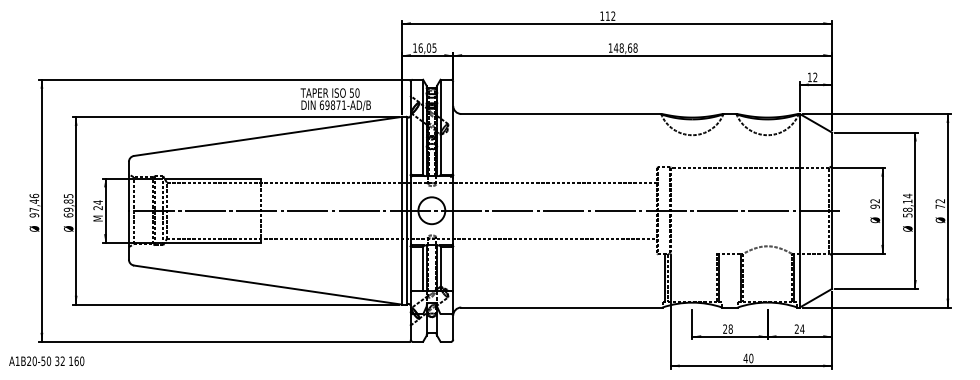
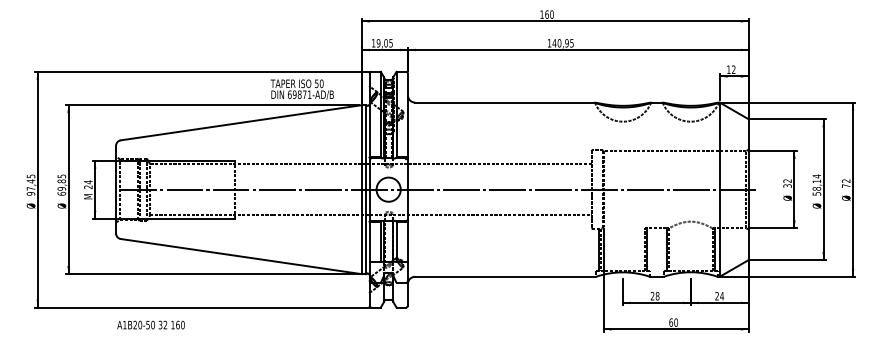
text: (610, 15) -> (549, 13), 112 -> 160
text: (420, 47) -> (378, 42), 16,05 -> 19,05
text: (628, 47) -> (565, 42), 148,68 -> 140,95
text: (34, 195) -> (31, 175), 97,46 -> 97,45
text: (874, 206) -> (786, 185), 92 -> 32
text: (745, 358) -> (670, 322), 40 -> 60
text: (46, 361) -> (150, 325), moved

